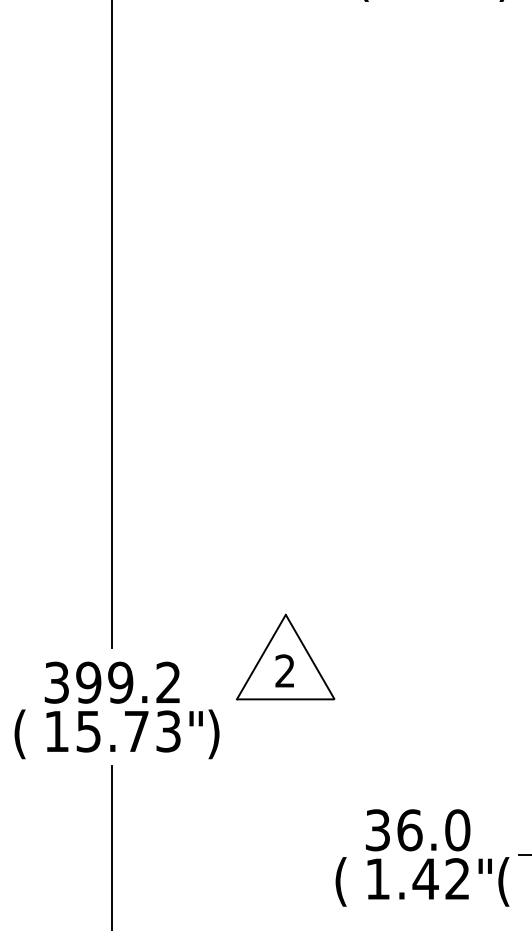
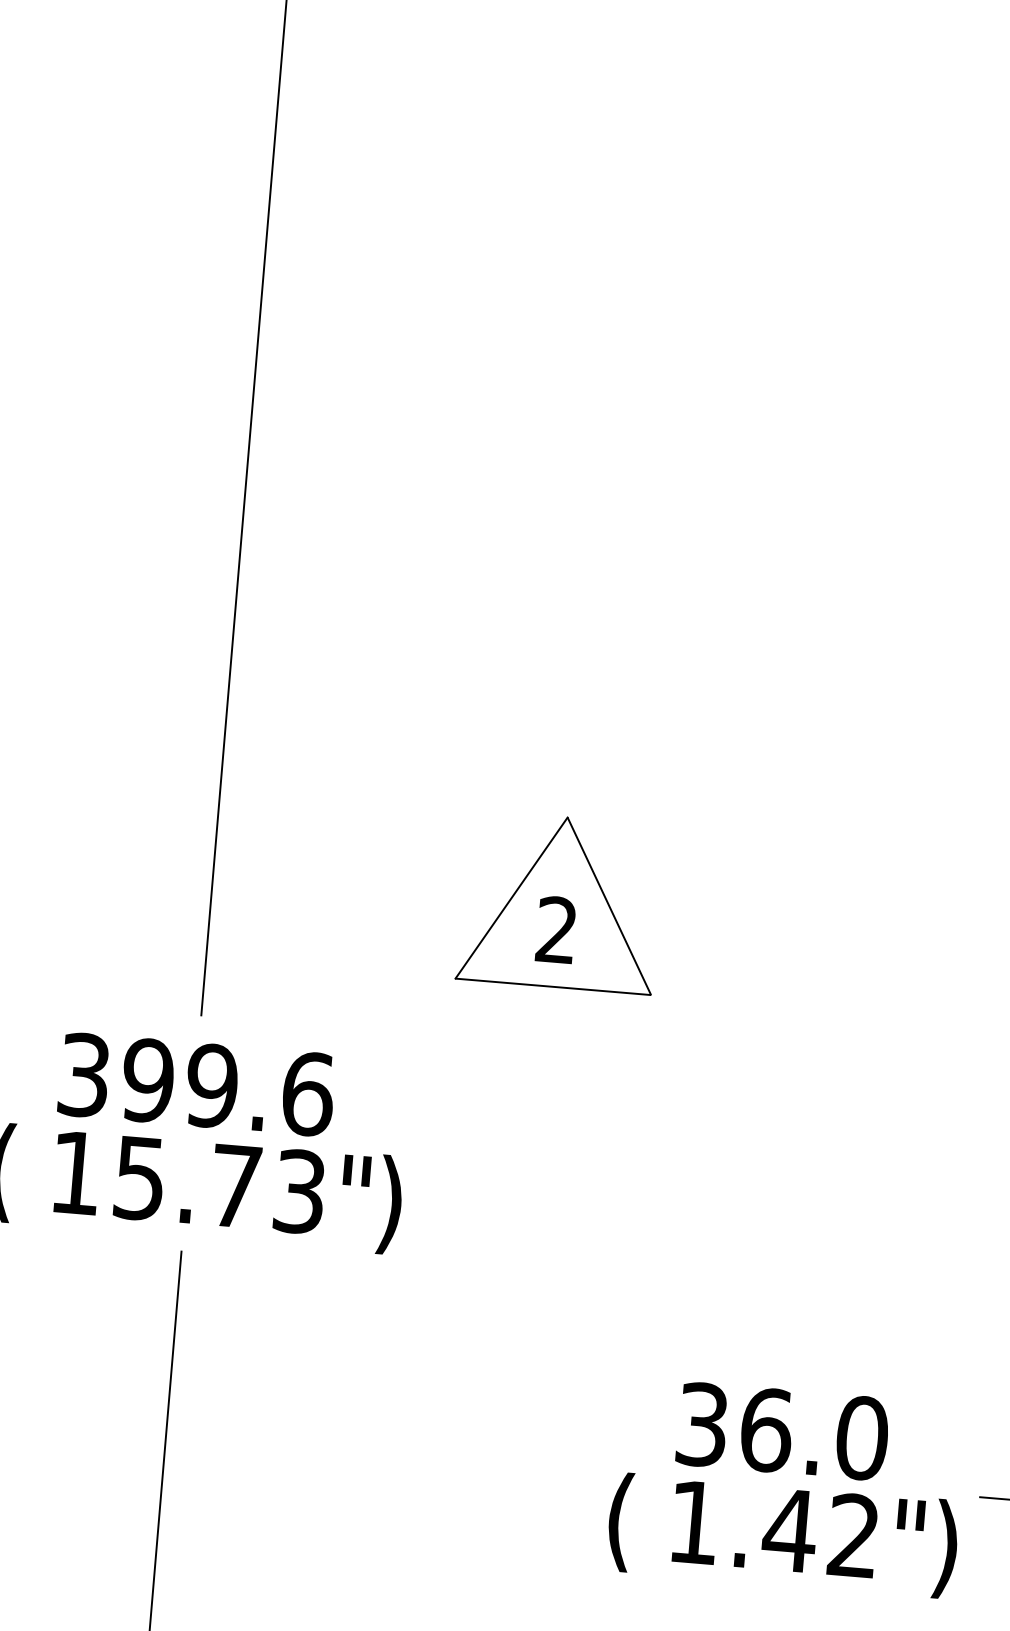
part: (285, 656) -> (559, 900), moved
text: (168, 682) -> (307, 1093), 399.2 -> 399.6
text: (503, 881) -> (945, 1548), ( -> )

